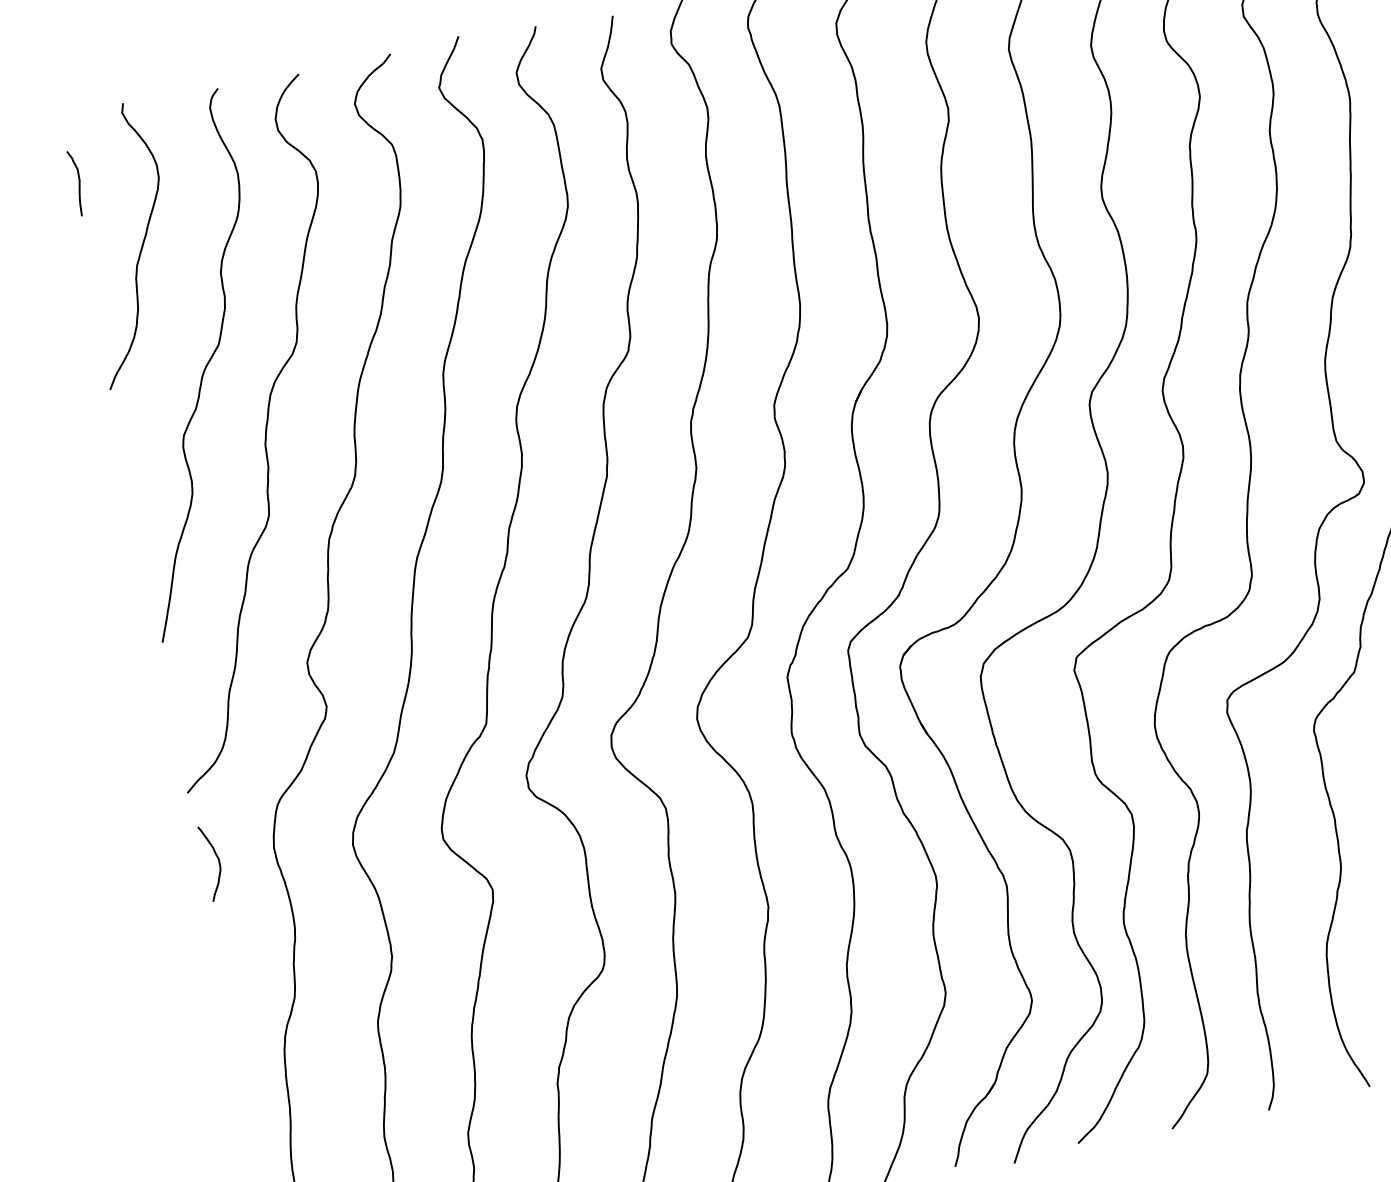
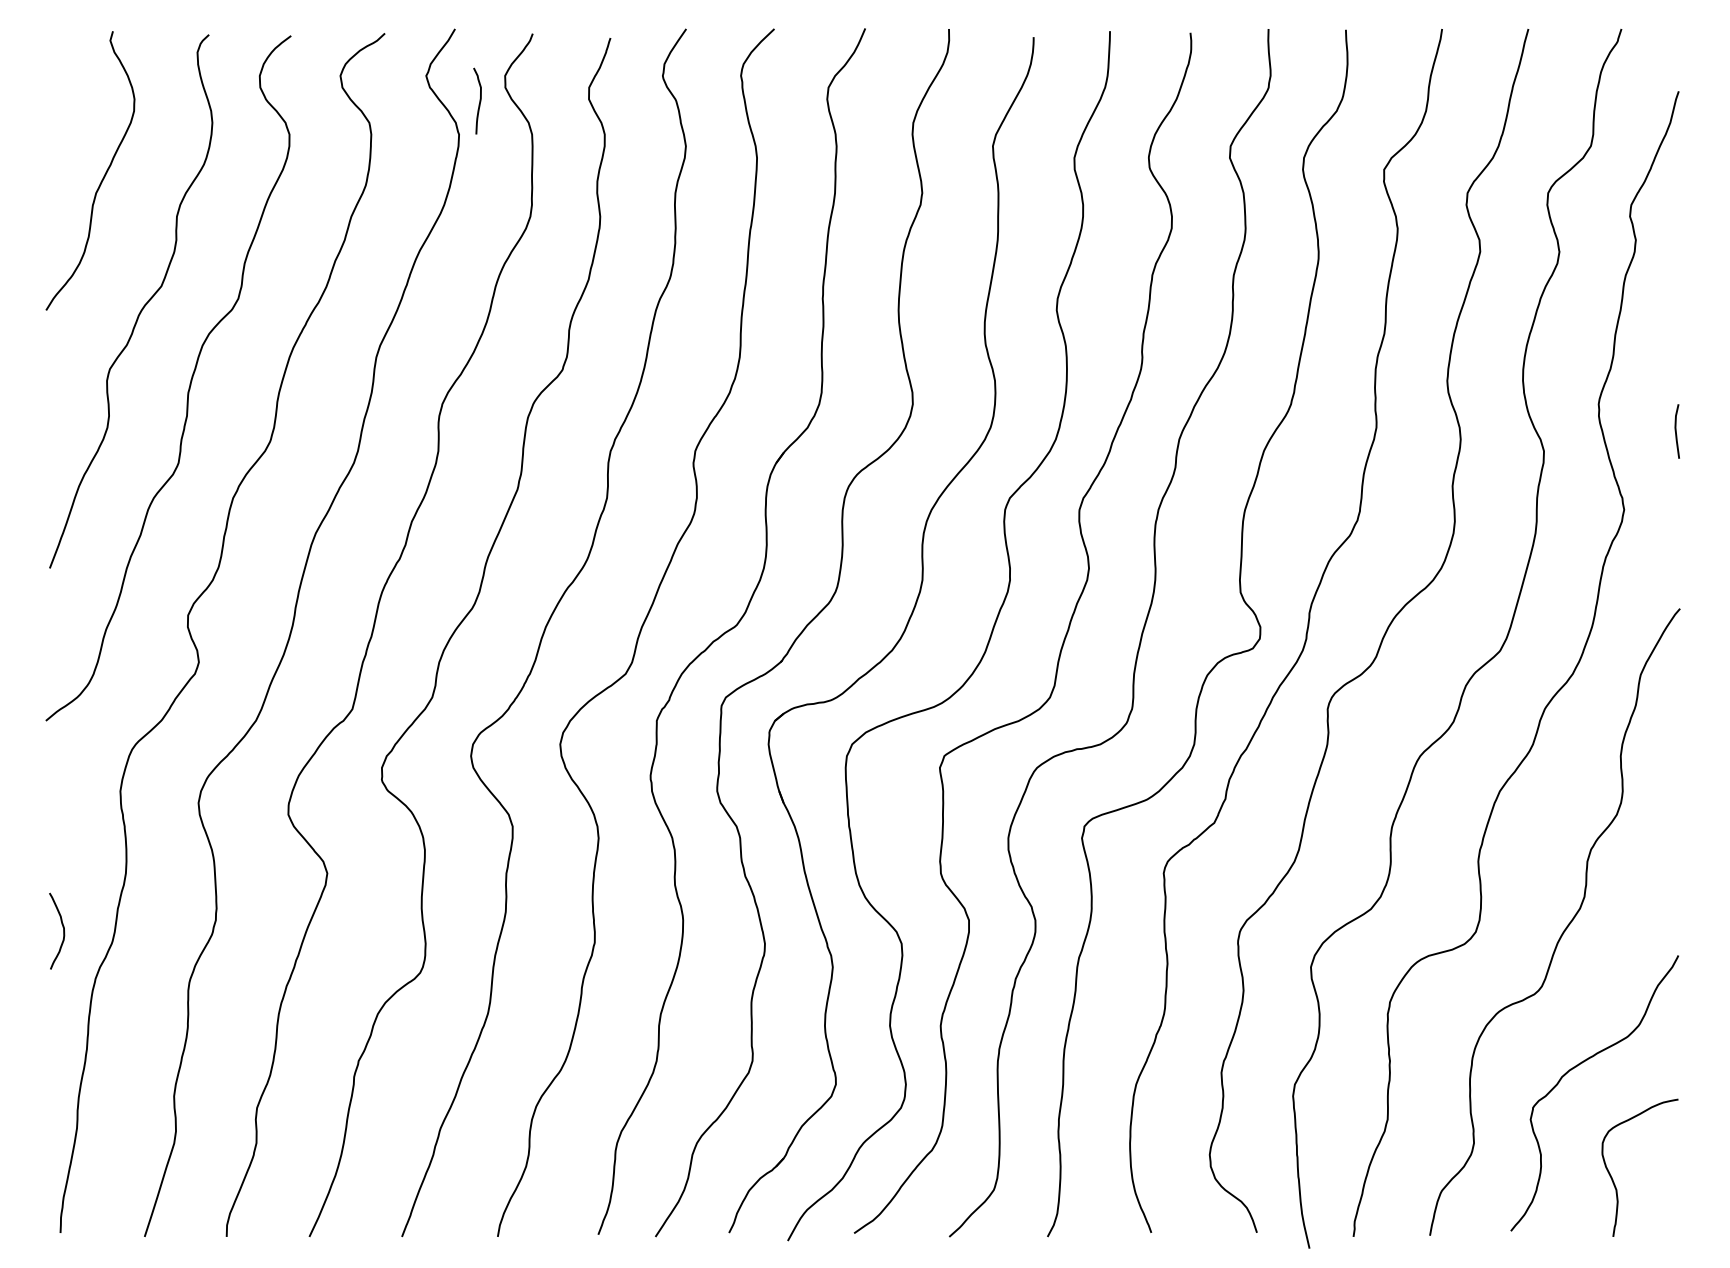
curve: (78, 182) -> (479, 100), moved
curve: (216, 858) -> (62, 927), moved

